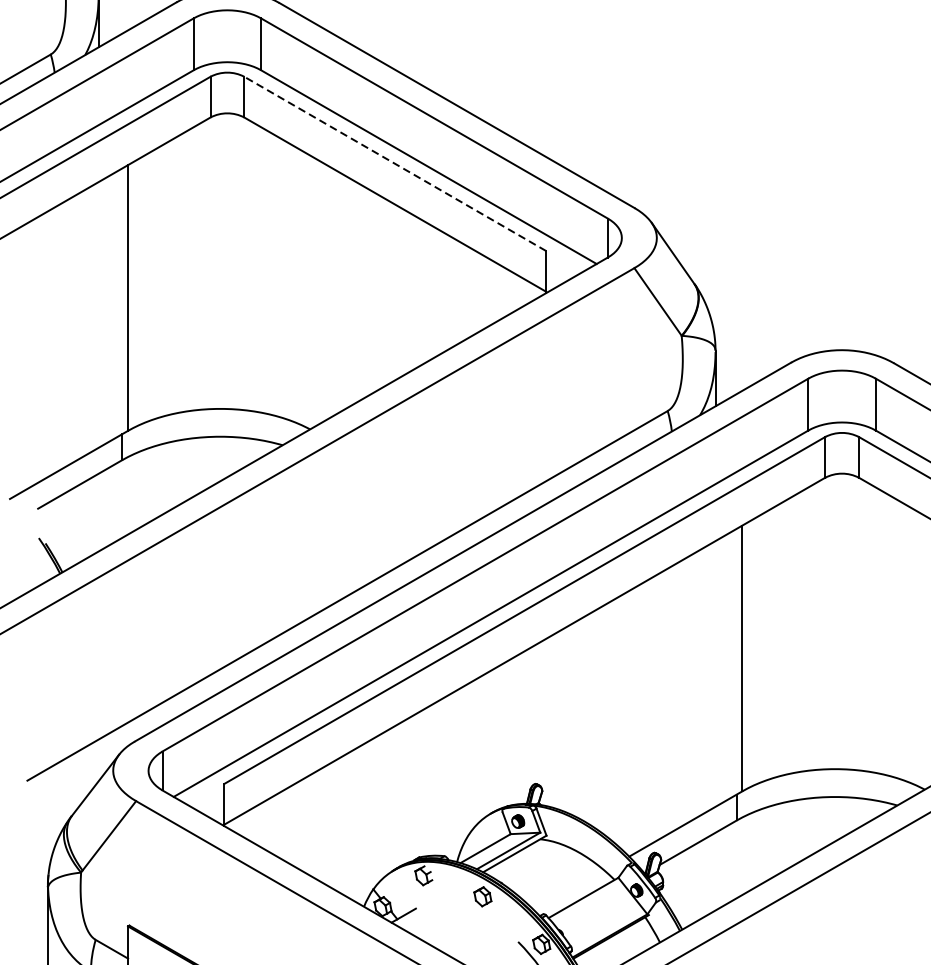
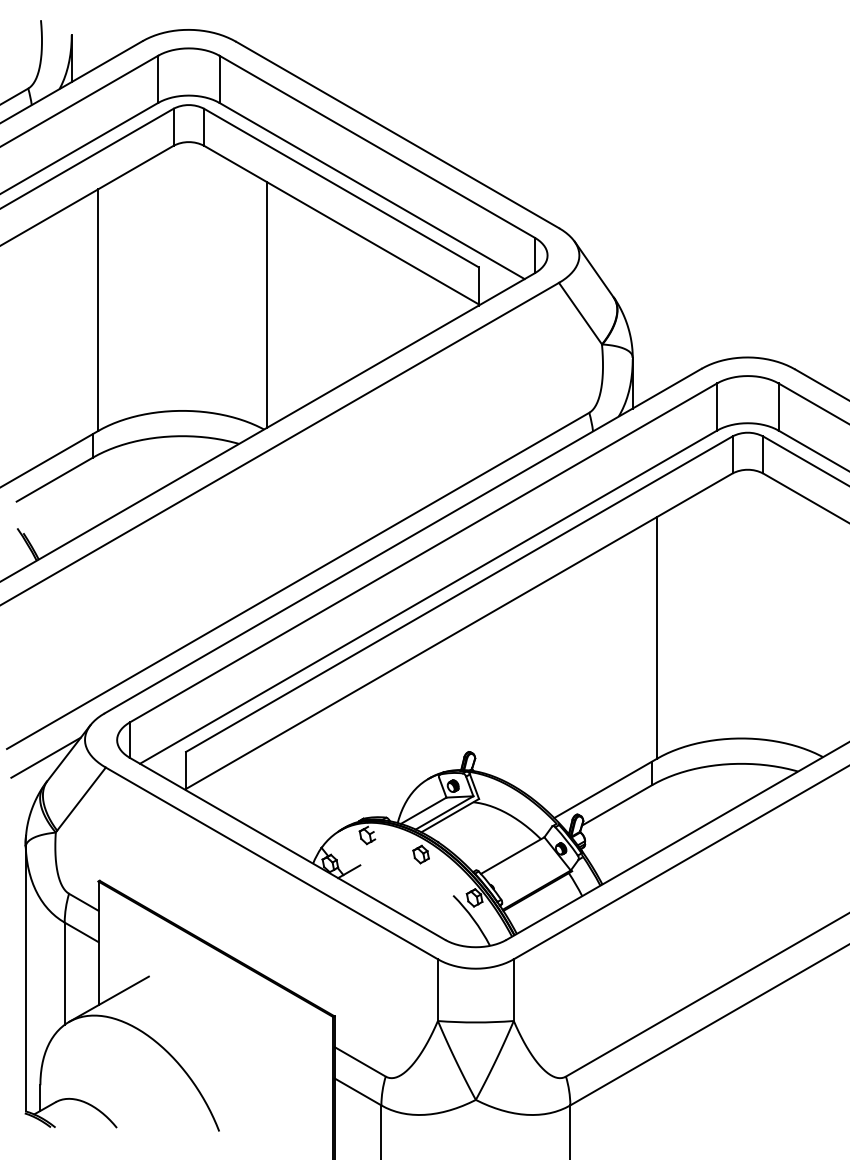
line: (395, 163) -> (341, 187), dashed -> solid
line: (312, 291) -> (266, 304), added
line: (69, 790) -> (45, 757), added

